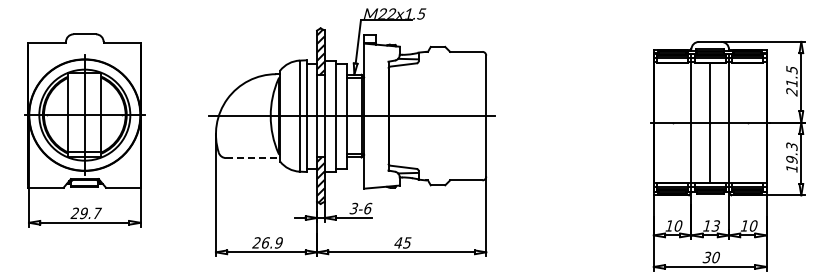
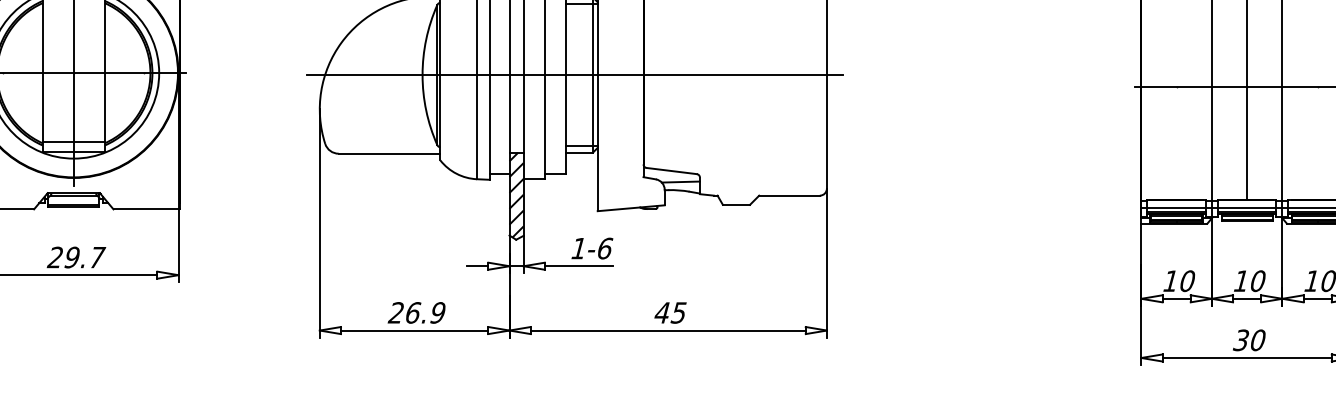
line: (253, 158) -> (390, 154), dashed -> solid
text: (353, 208) -> (577, 248), 3-6 -> 1-6
text: (715, 225) -> (1257, 280), 13 -> 10

